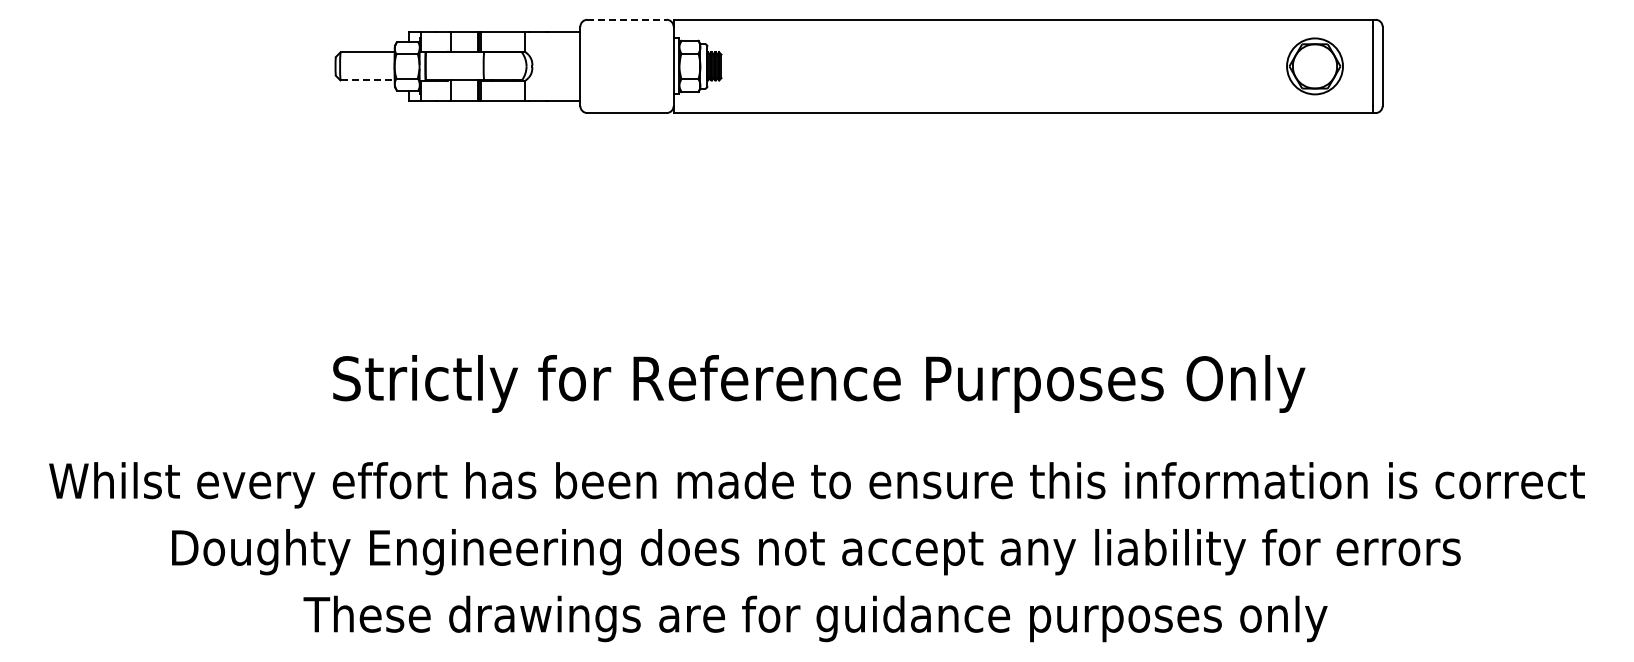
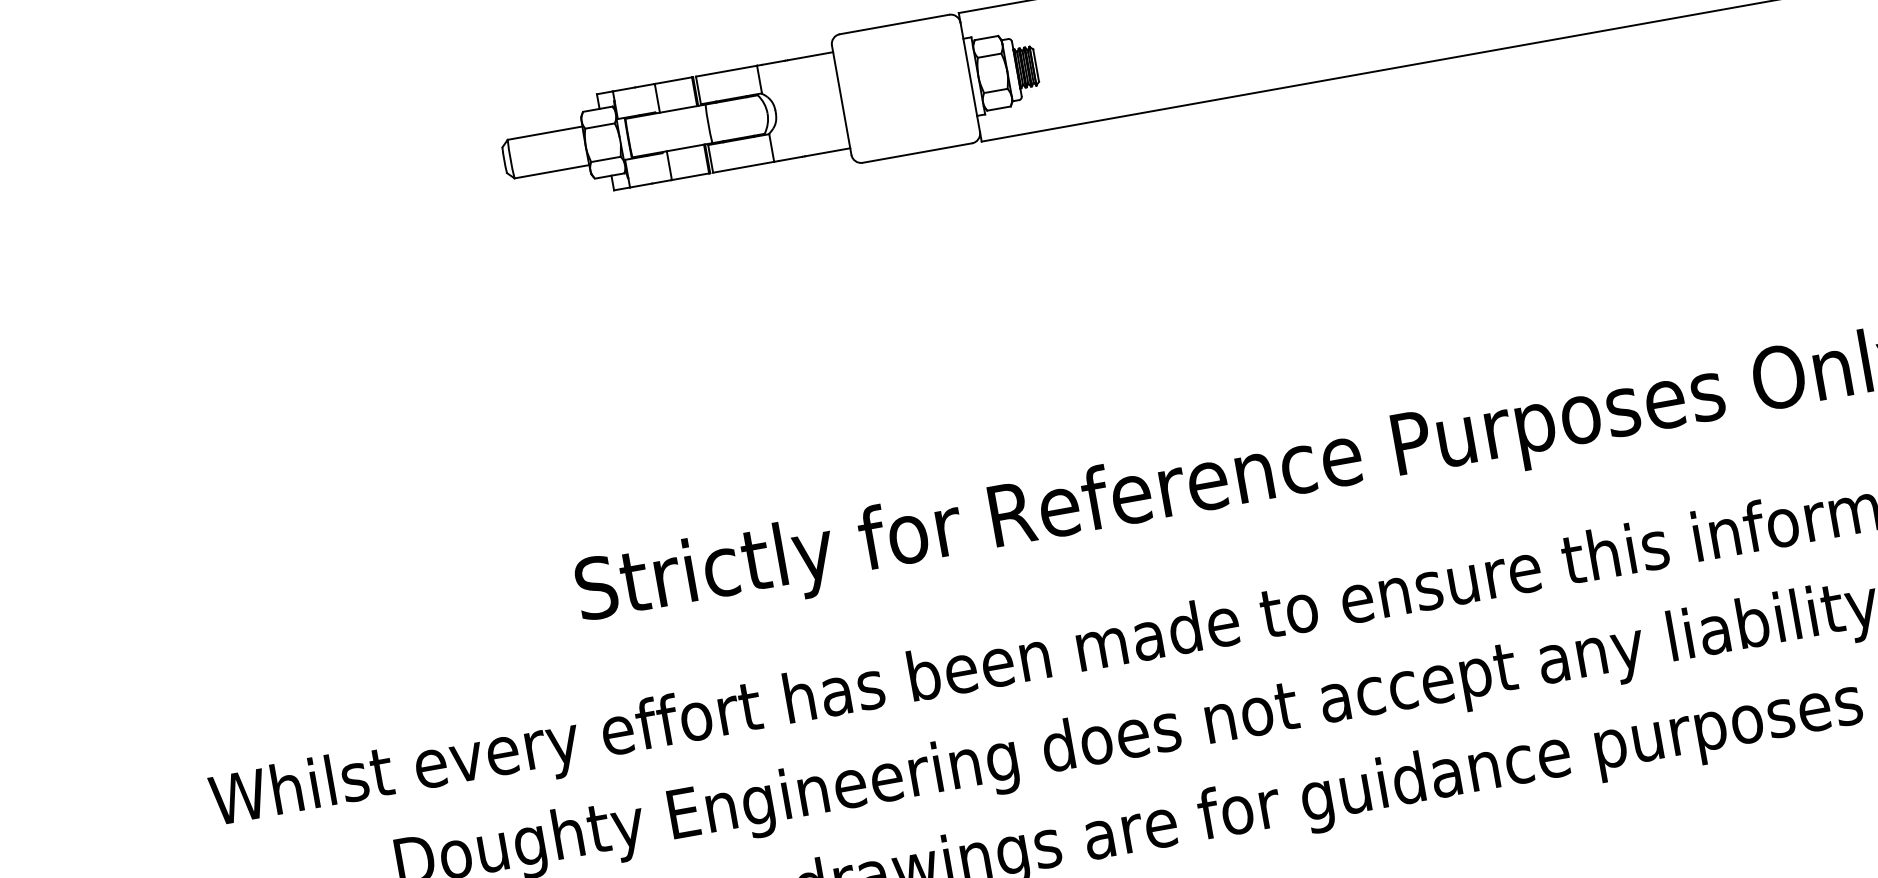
line: (627, 19) -> (895, 24), dashed -> solid
line: (368, 80) -> (553, 171), dashed -> solid

